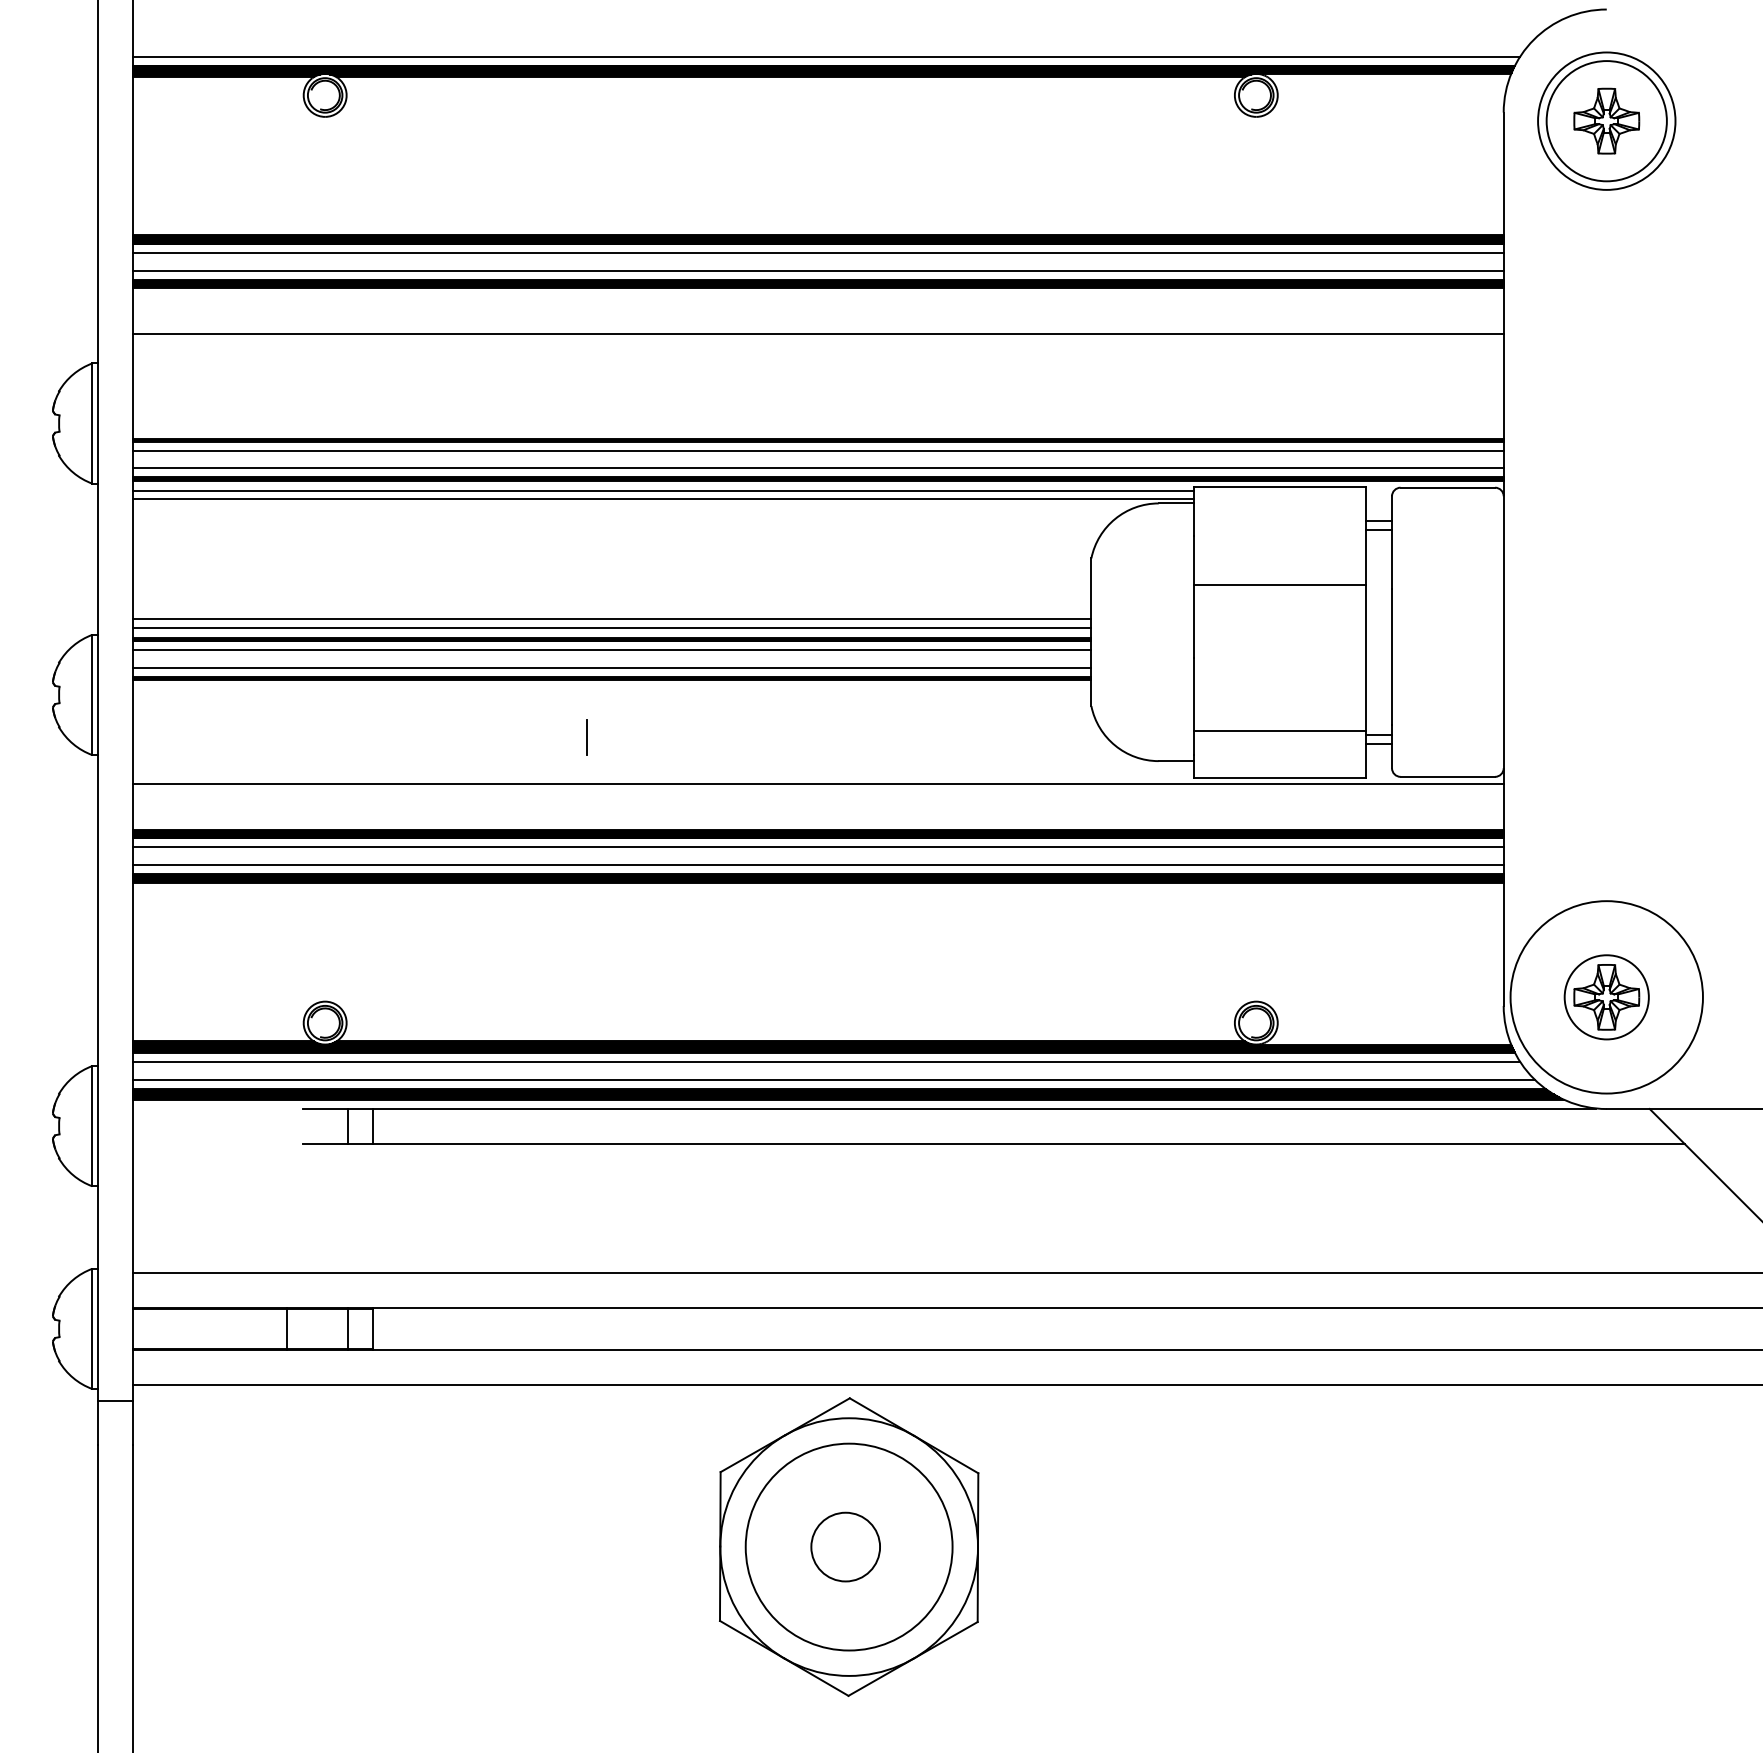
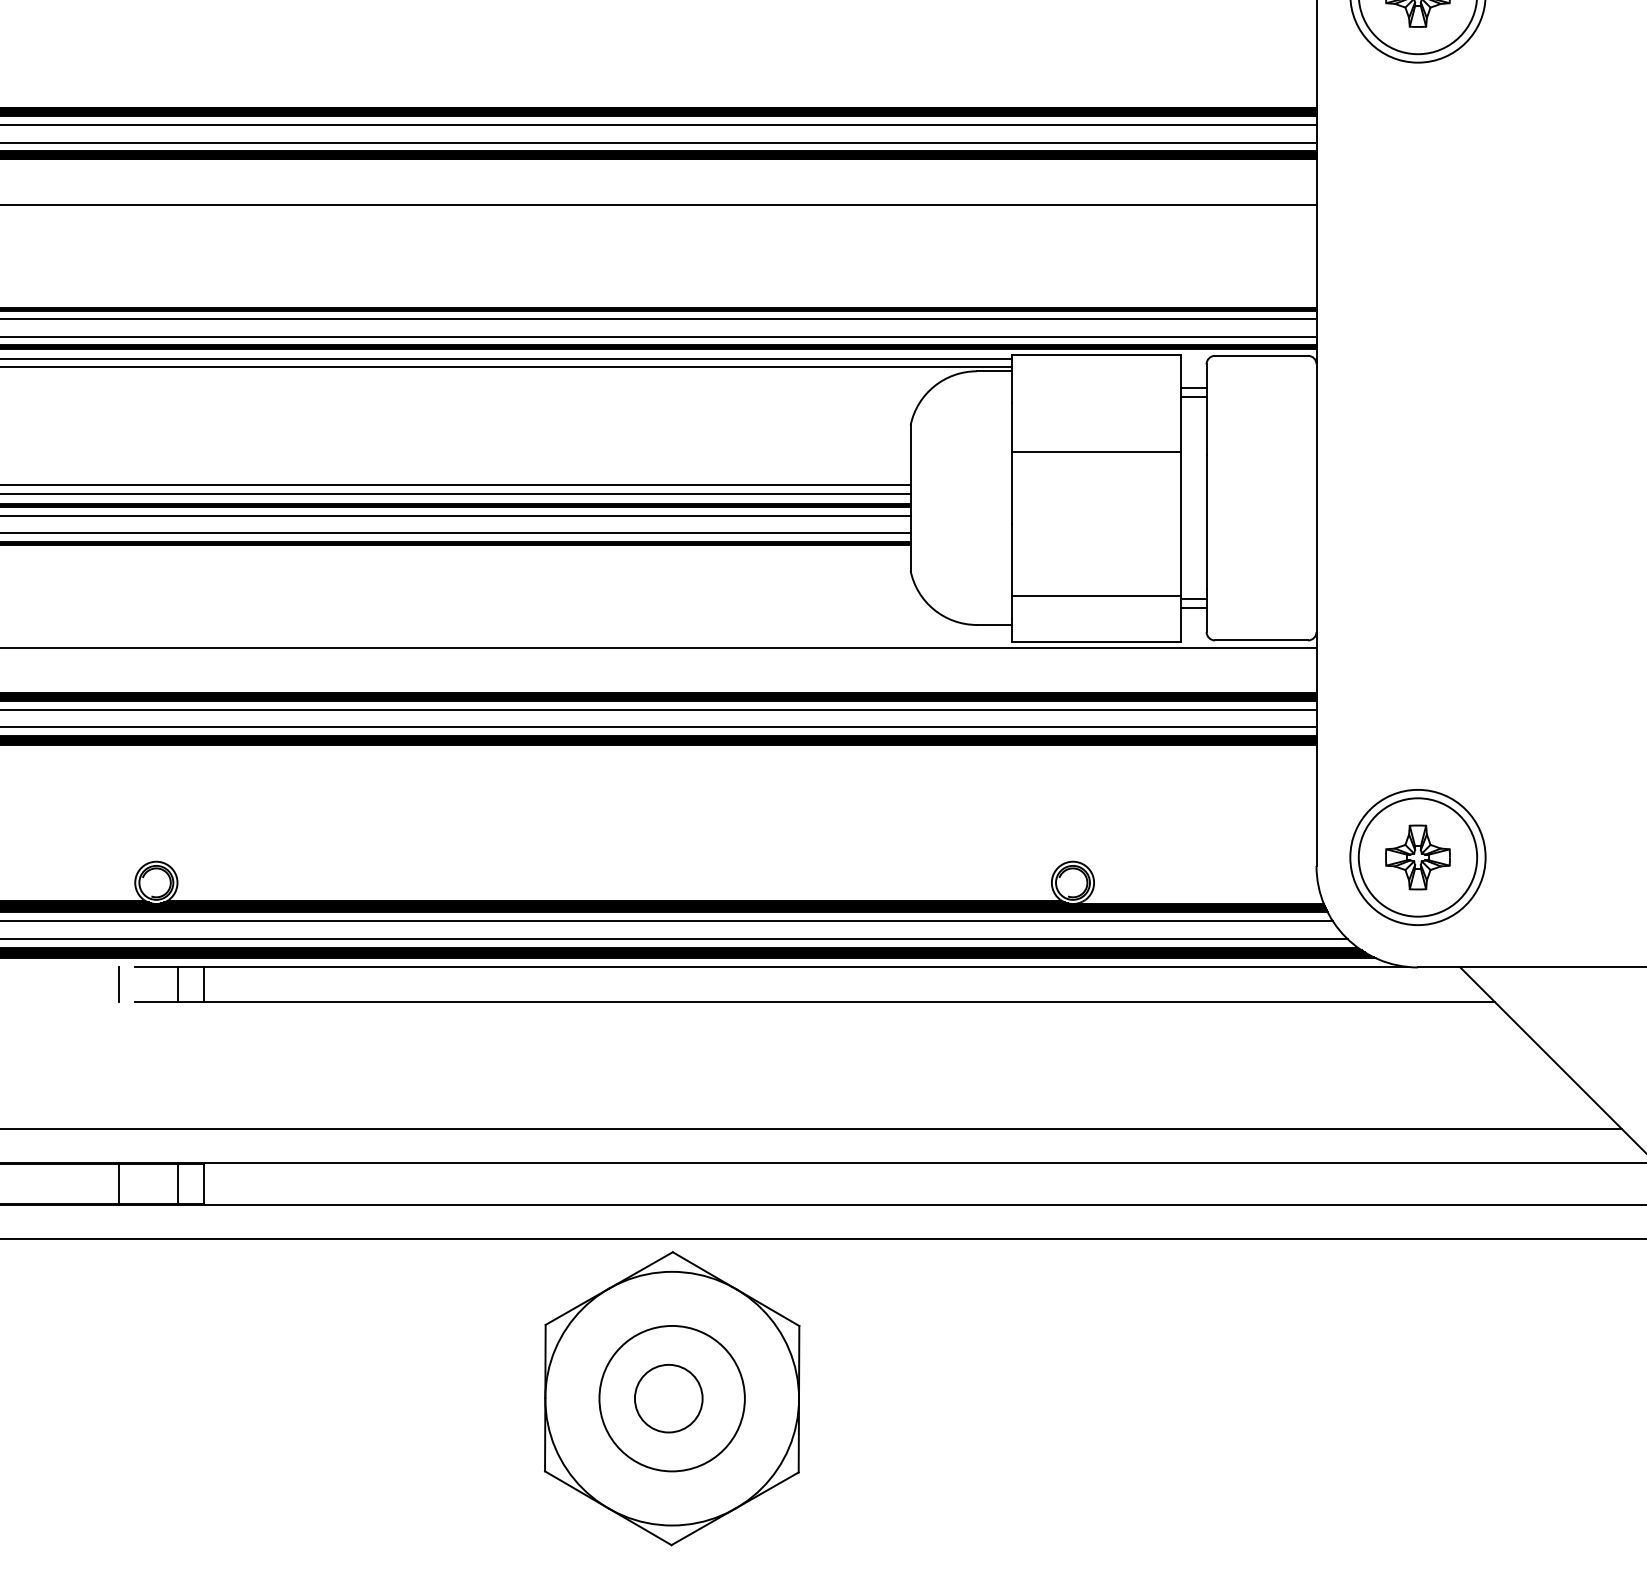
line: (586, 737) -> (118, 984), moved
circle: (1606, 997) -> (1417, 857), size x0.71
circle: (1606, 997) -> (1417, 857), size x1.43
circle: (849, 1546) -> (672, 1398), size x0.71

